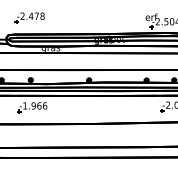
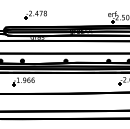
part: (29, 17) -> (35, 14), moved

